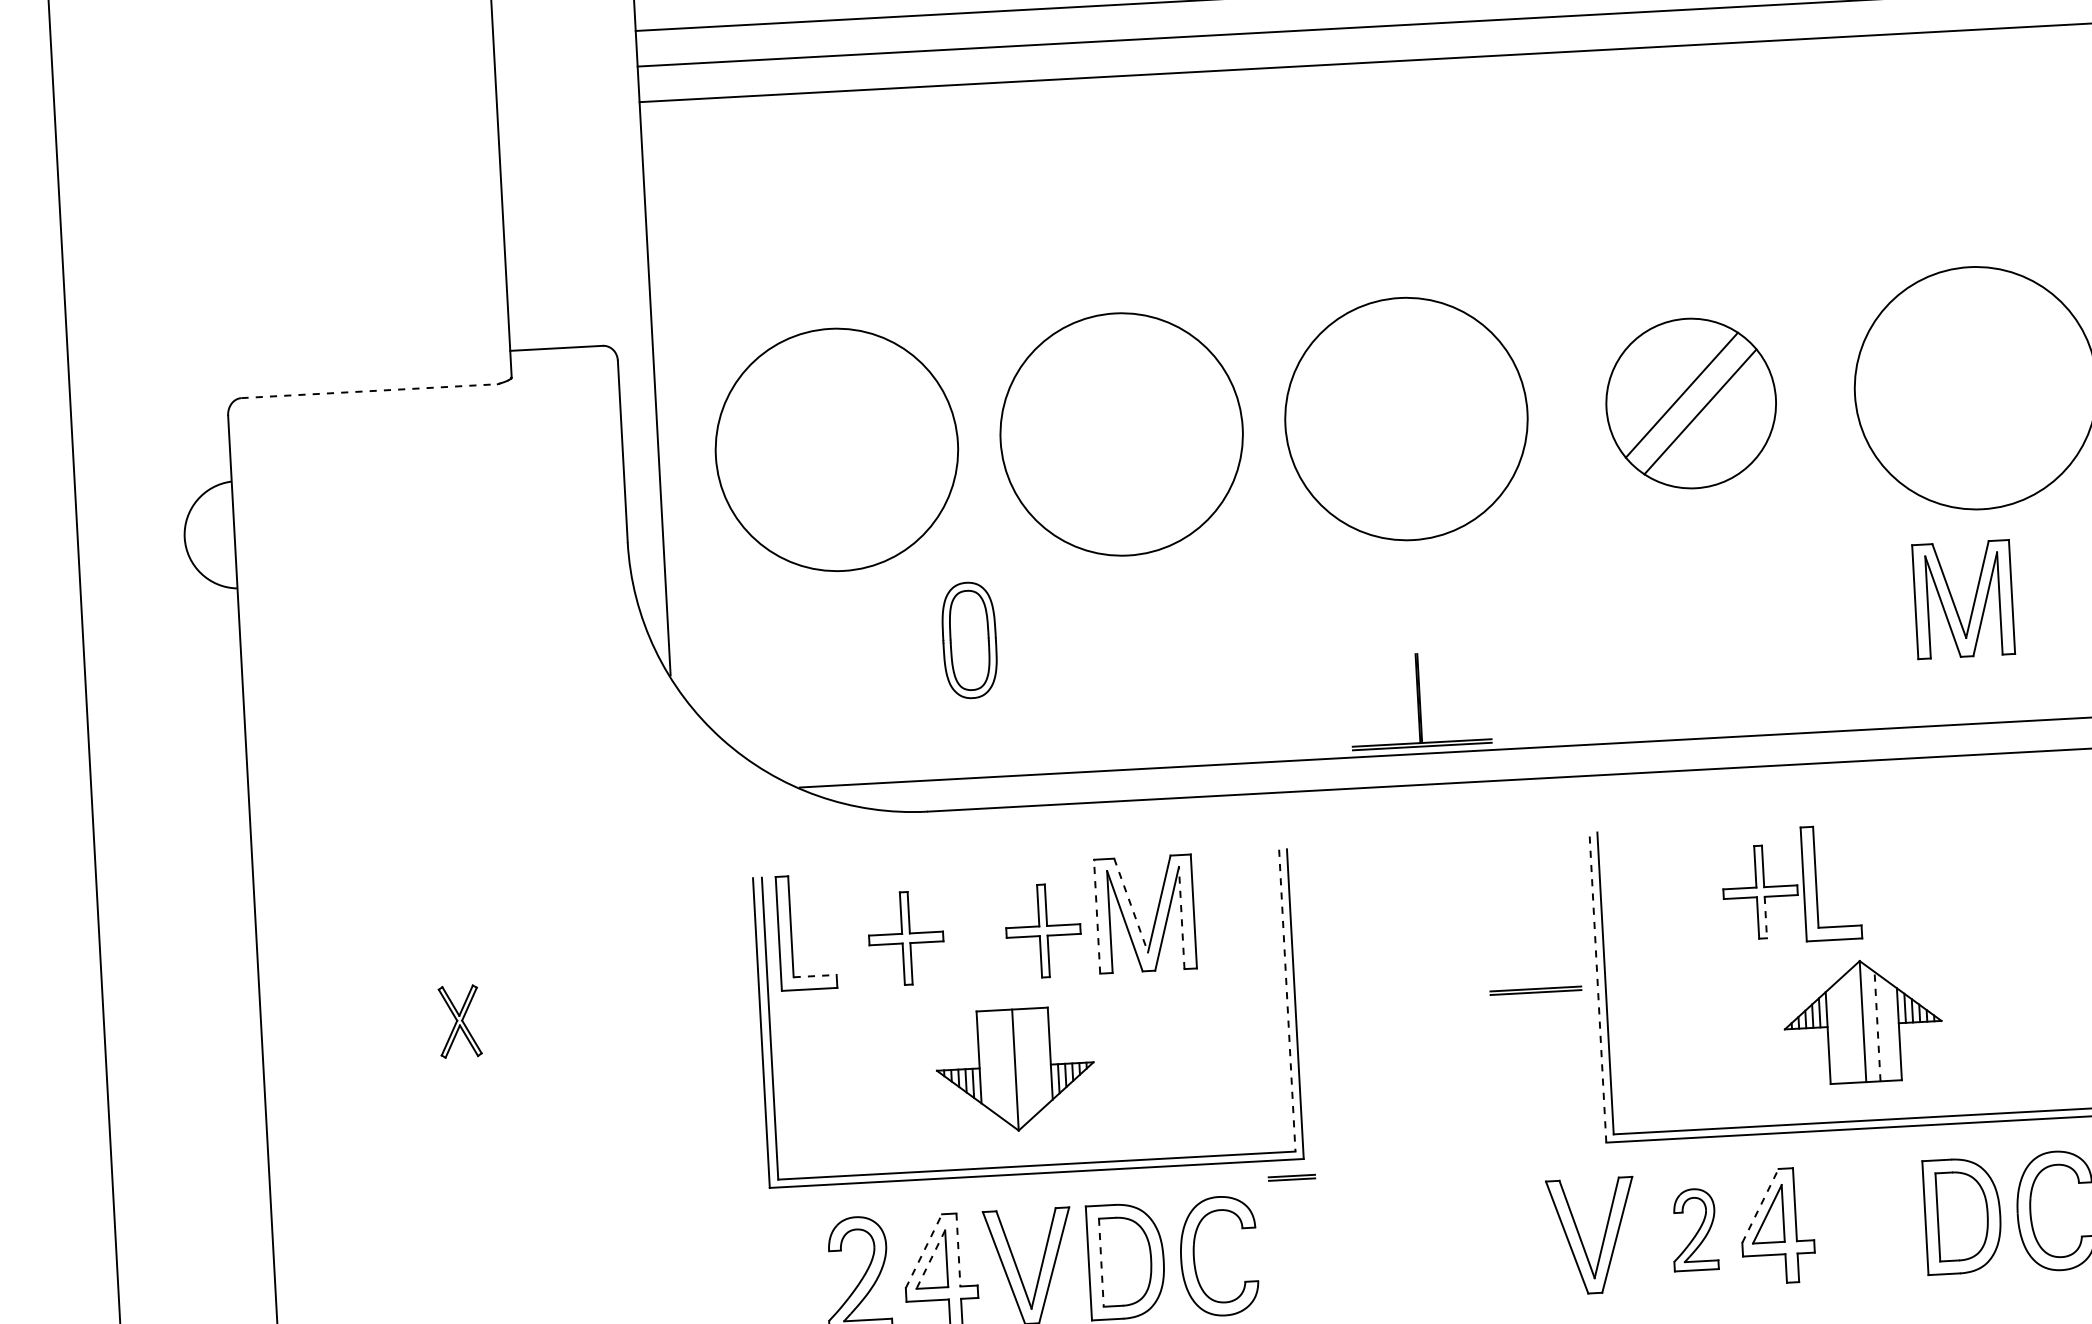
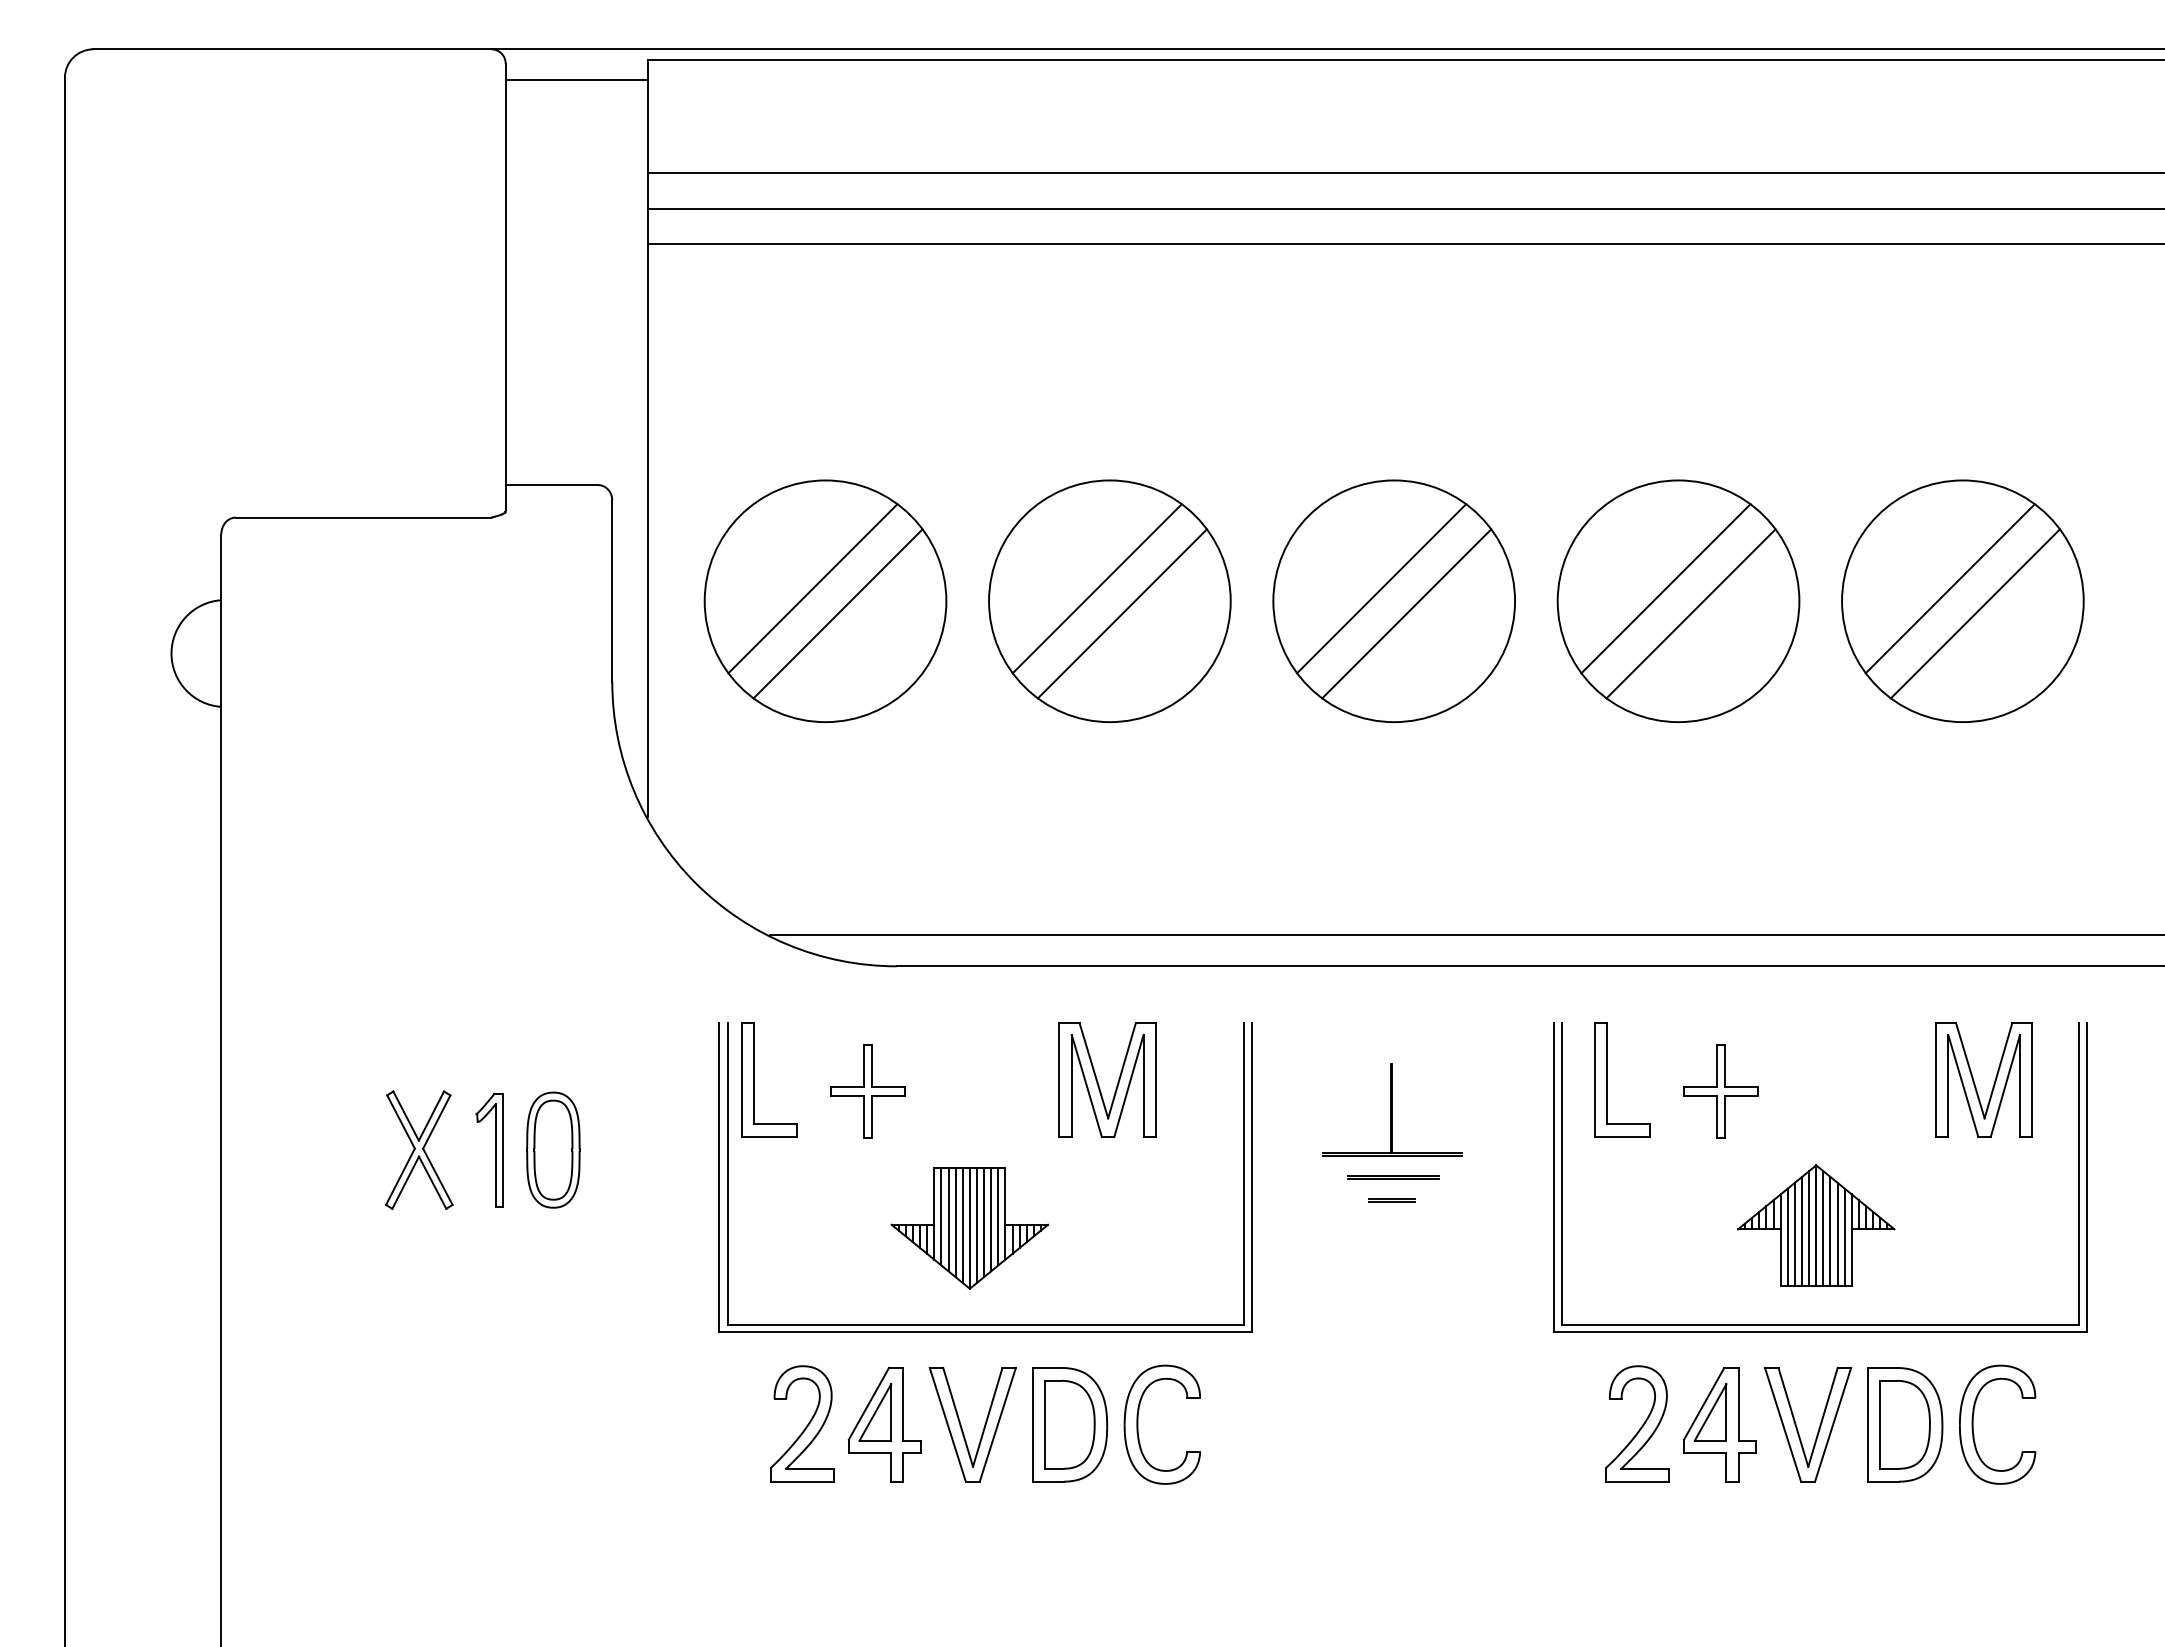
line: (1961, 376) -> (1949, 588), added
line: (369, 391) -> (363, 517), dashed -> solid
line: (1988, 399) -> (1974, 613), added
part: (1691, 402) -> (1678, 600), size x1.43
line: (1393, 406) -> (1381, 588), added
line: (1107, 422) -> (1096, 588), added
line: (1419, 430) -> (1406, 613), added
line: (823, 437) -> (812, 588), added
line: (1133, 446) -> (1121, 613), added
line: (849, 461) -> (837, 613), added
part: (1955, 603) -> (1975, 1083), moved
part: (969, 639) -> (553, 1149), moved
part: (1419, 699) -> (1392, 1109), moved
part: (1816, 883) -> (1607, 1079), moved
line: (1130, 905) -> (1093, 1070), dashed -> solid
line: (1097, 917) -> (1059, 1080), dashed -> solid
line: (1181, 917) -> (1143, 1085), dashed -> solid
line: (1766, 917) -> (1725, 1116), dashed -> solid
part: (1042, 931) -> (1004, 1091), removed
line: (816, 975) -> (776, 1123), dashed -> solid
line: (1598, 987) -> (1554, 1177), dashed -> solid
line: (1536, 989) -> (1393, 1176), moved
line: (1287, 1000) -> (1244, 1173), dashed -> solid
part: (530, 1017) -> (489, 1149), added
part: (459, 1020) -> (419, 1149), size x1.67
line: (1870, 1023) -> (1823, 1228), added
line: (1856, 1024) -> (1809, 1228), added
line: (1877, 1026) -> (1830, 1231), dashed -> solid
line: (1849, 1028) -> (1802, 1231), added
line: (1884, 1029) -> (1837, 1234), added
line: (1841, 1031) -> (1794, 1234), added
line: (1891, 1031) -> (1844, 1237), added
line: (1834, 1034) -> (1787, 1237), added
line: (1043, 1056) -> (998, 1216), added
line: (986, 1059) -> (941, 1216), added
line: (1036, 1060) -> (991, 1219), added
line: (993, 1062) -> (948, 1219), added
line: (1029, 1063) -> (984, 1222), added
line: (1000, 1065) -> (955, 1222), added
line: (1021, 1065) -> (976, 1224), added
line: (1007, 1066) -> (962, 1224), added
line: (1291, 1176) -> (1391, 1199), moved
line: (1760, 1205) -> (1704, 1403), dashed -> solid
part: (1694, 1229) -> (1637, 1423), size x1.43
part: (1602, 1239) -> (1818, 1428), moved
line: (924, 1250) -> (869, 1403), dashed -> solid
line: (958, 1250) -> (903, 1404), dashed -> solid
line: (930, 1259) -> (875, 1412), dashed -> solid
line: (1100, 1262) -> (1044, 1424), dashed -> solid

